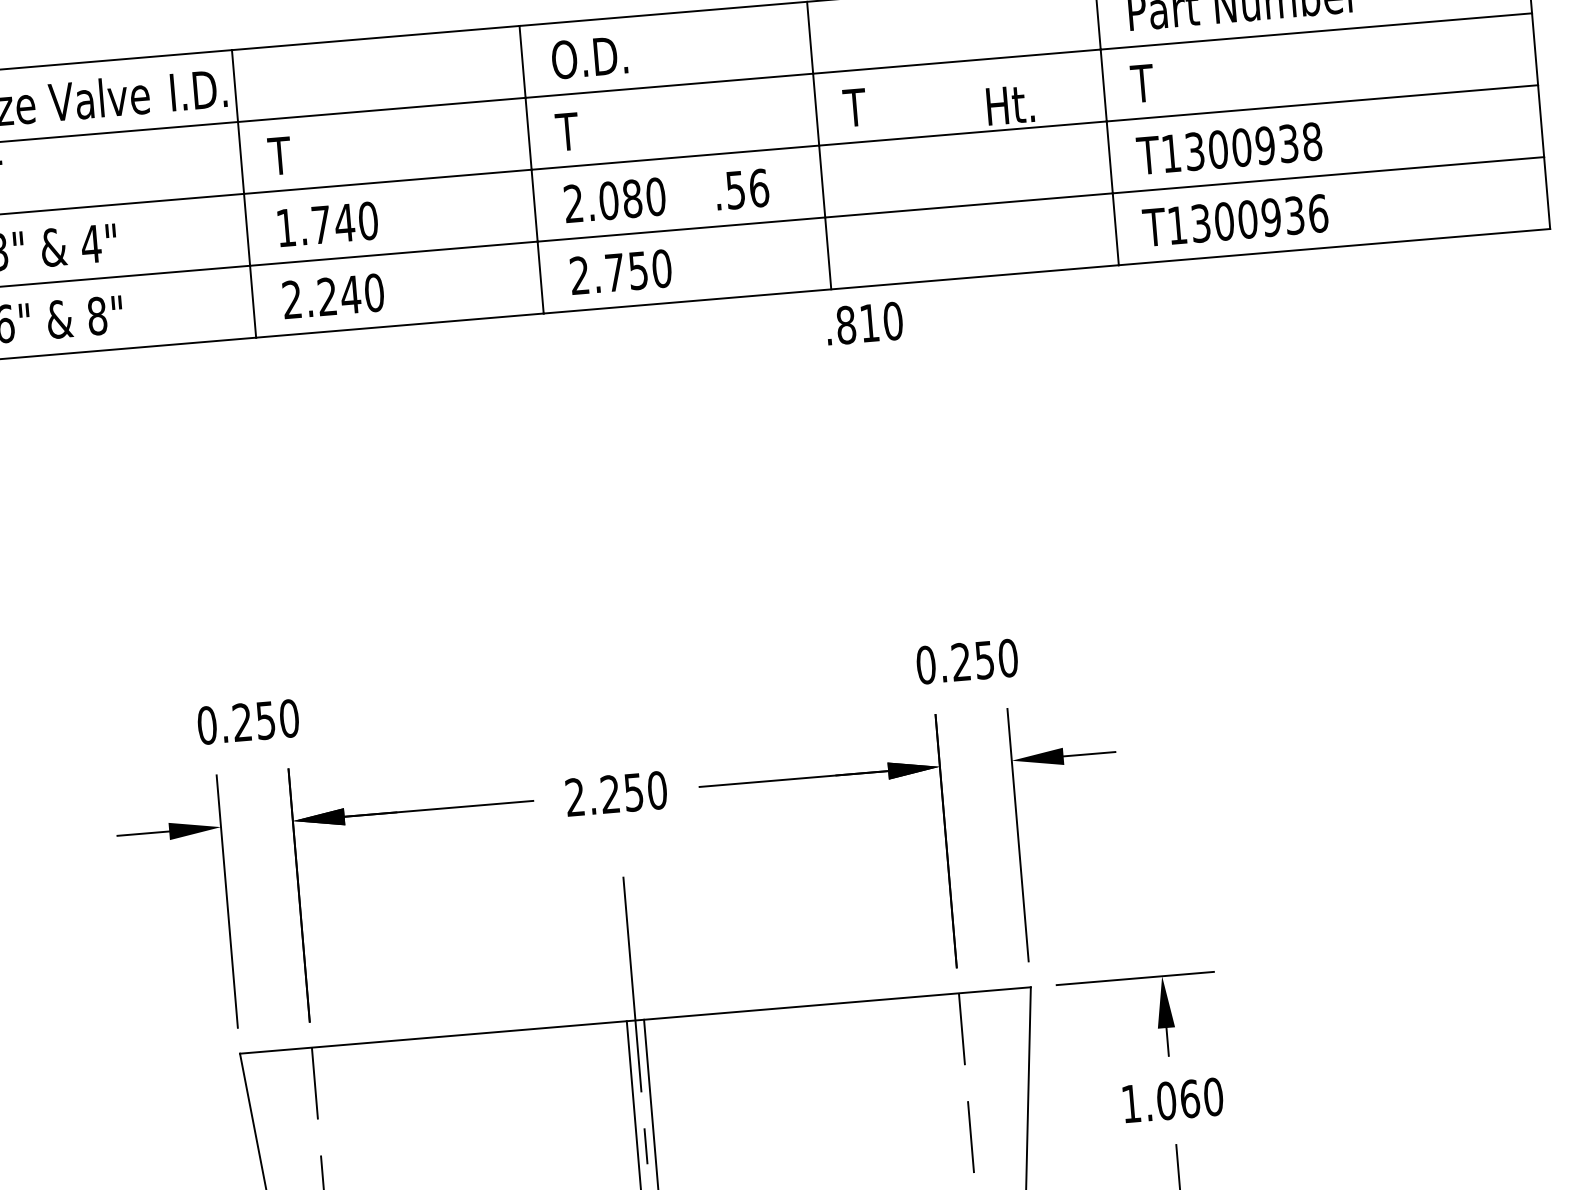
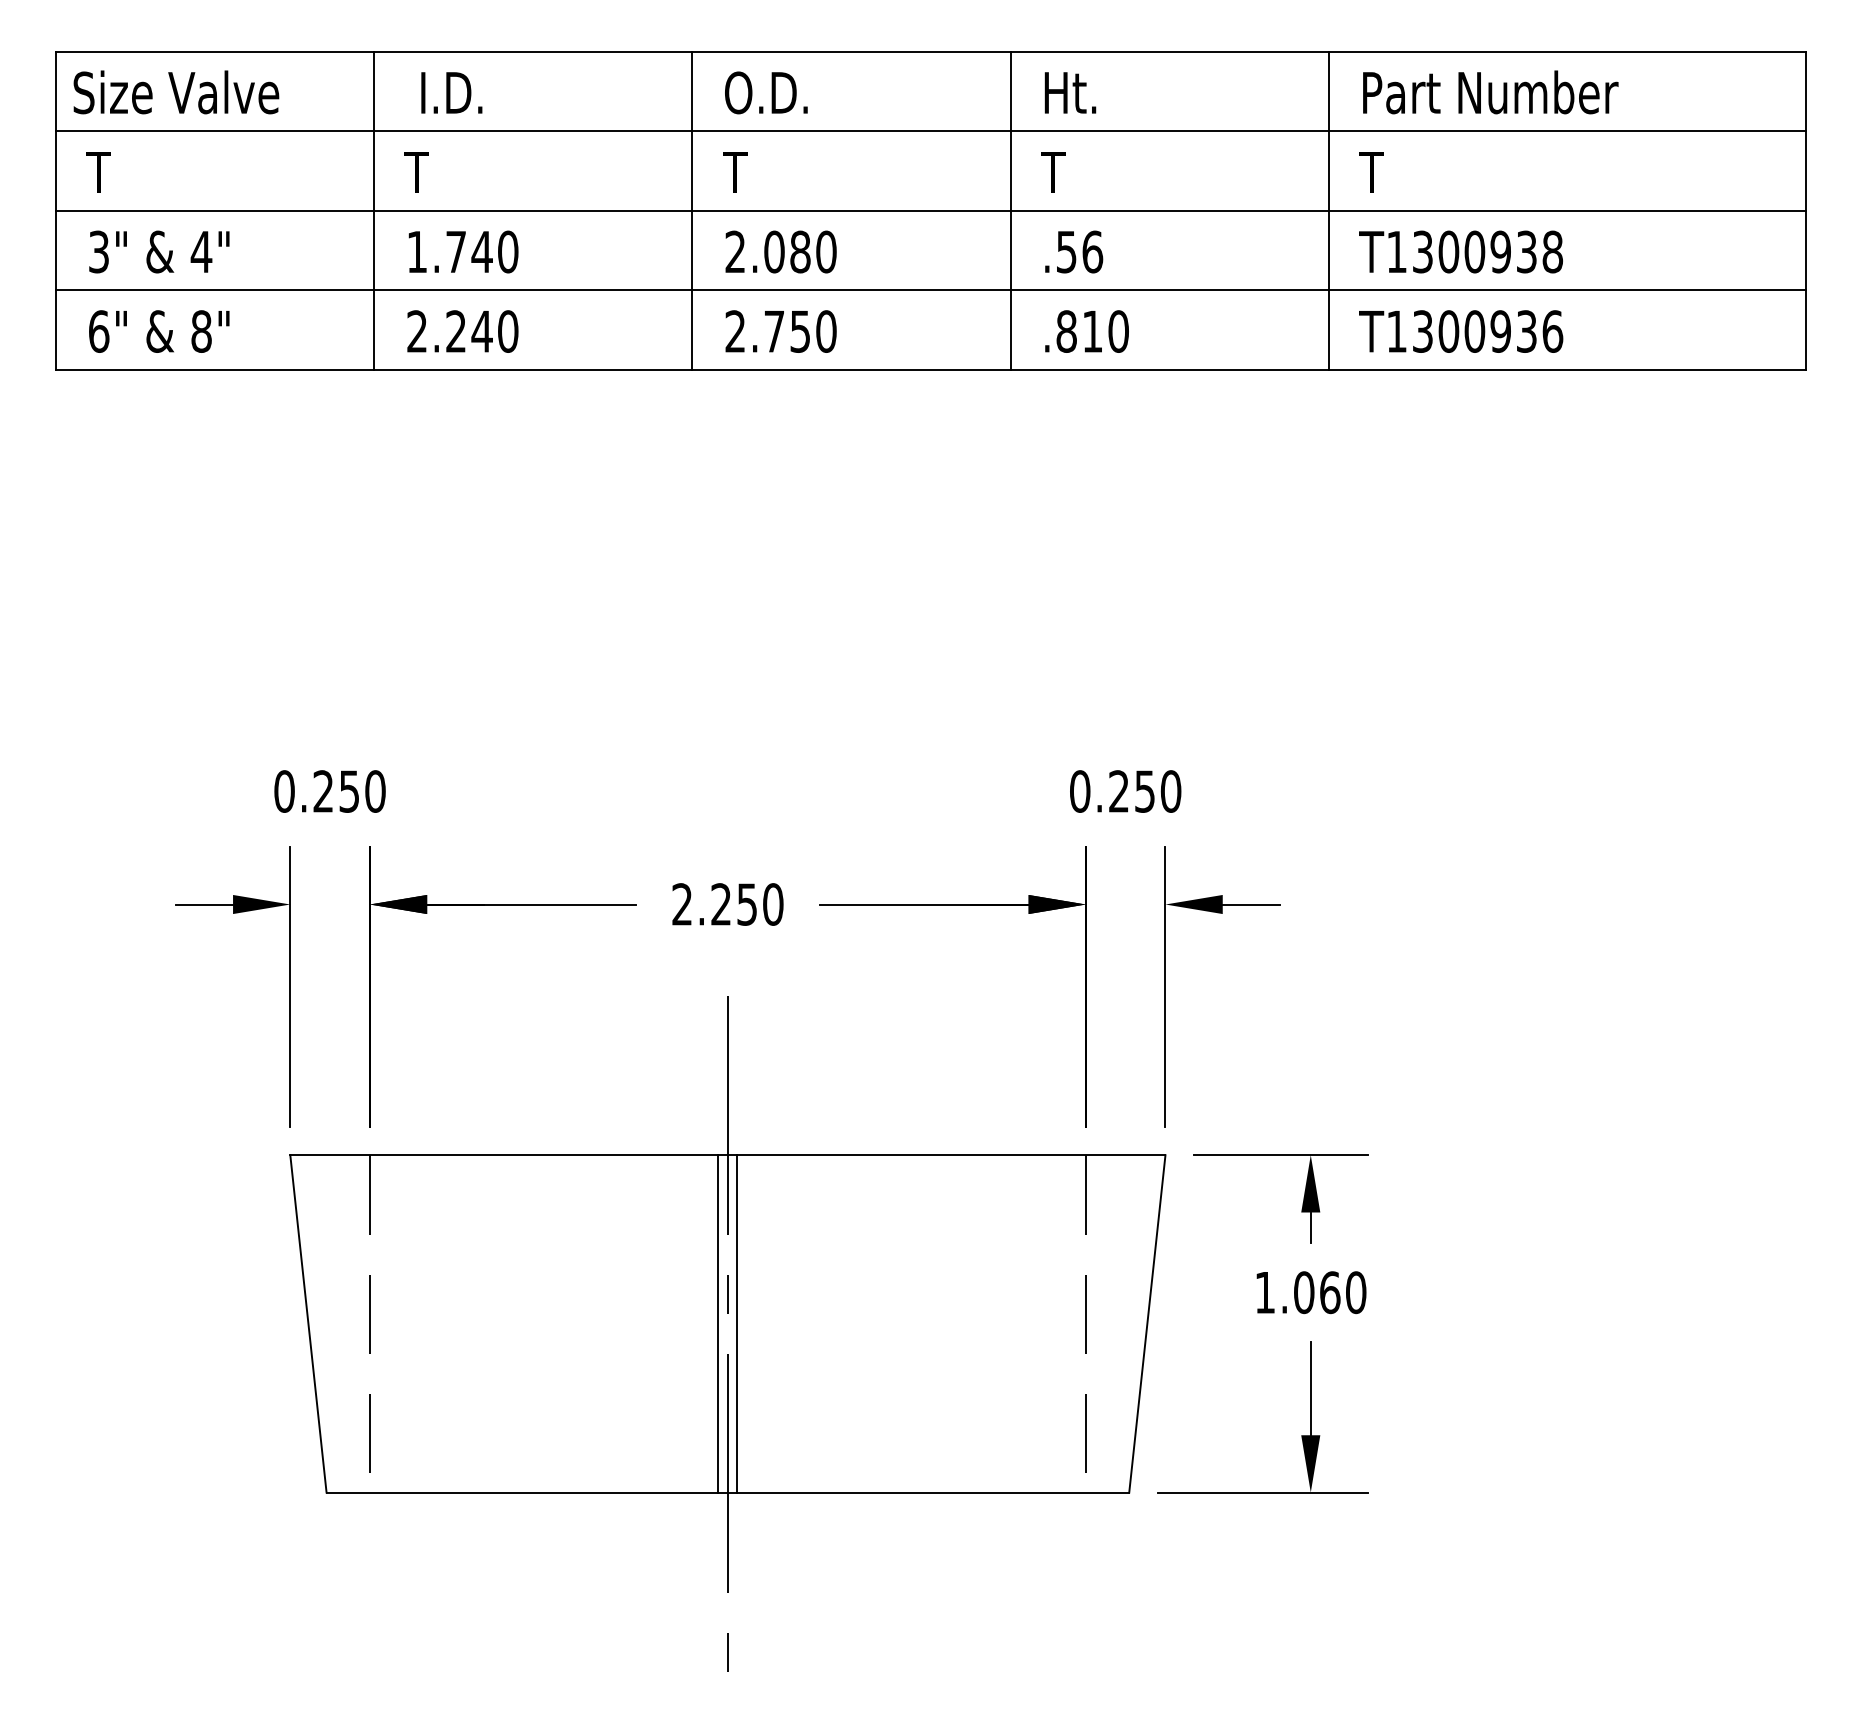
text: (198, 90) -> (451, 92), moved
text: (1010, 104) -> (1070, 92), moved
text: (742, 189) -> (1074, 251), moved
text: (864, 323) -> (1086, 331), moved

